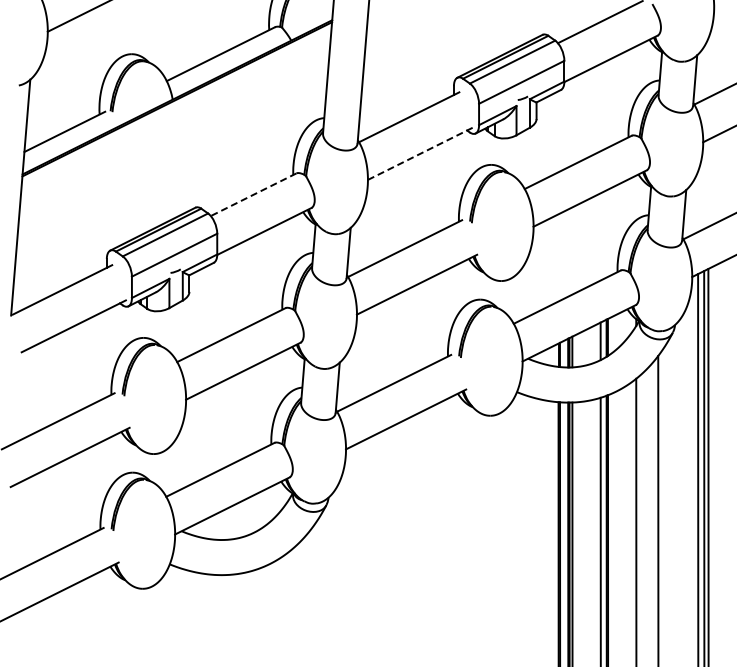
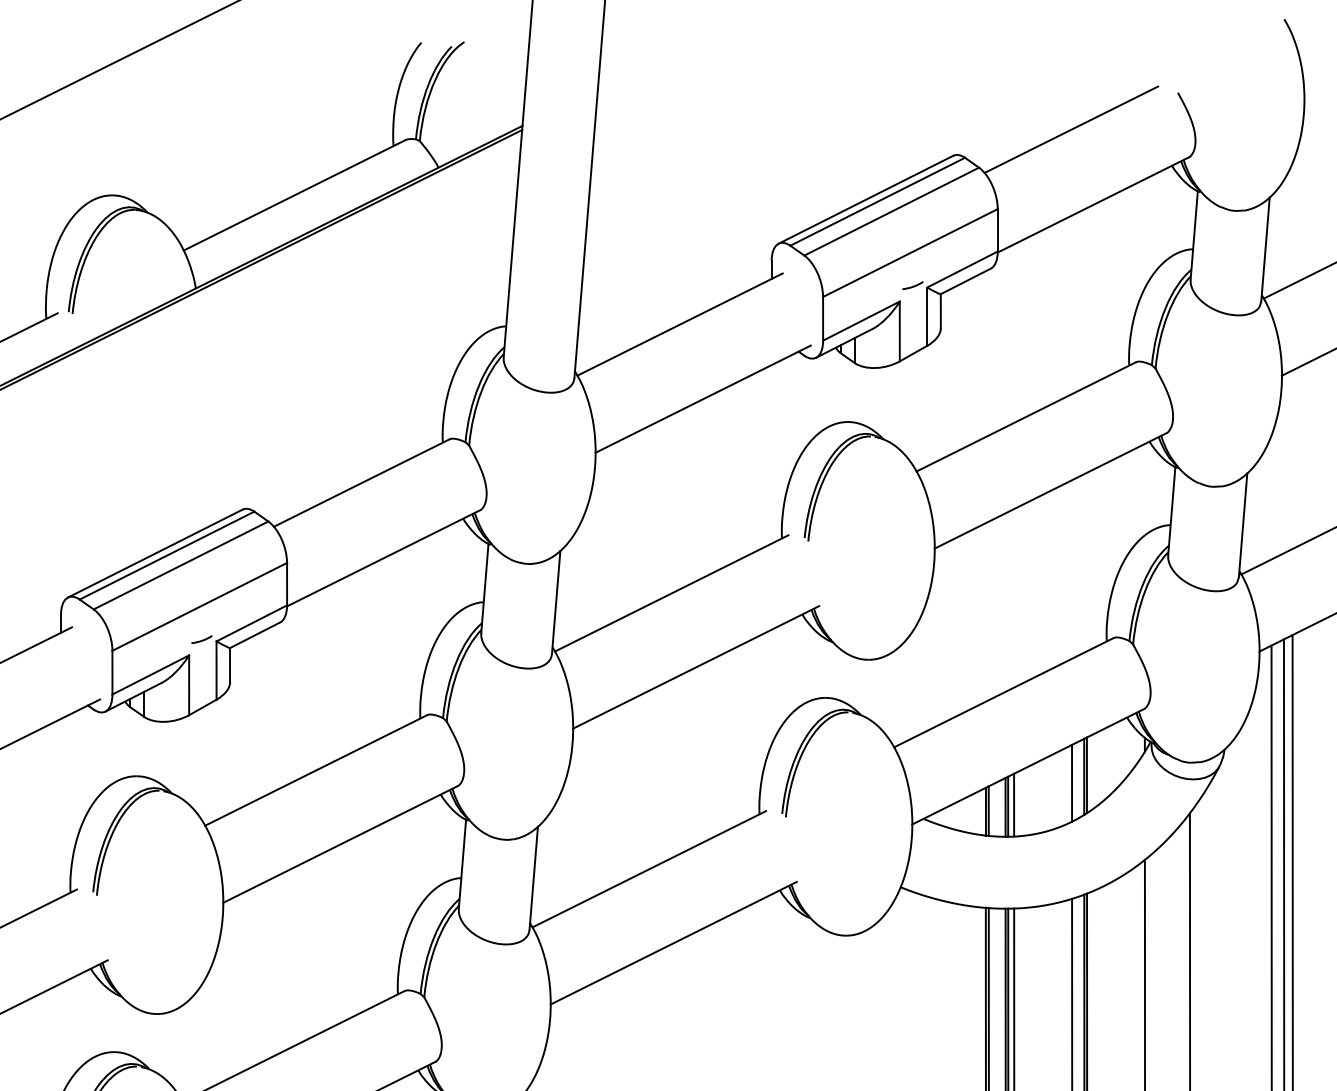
line: (420, 153) -> (703, 398), dashed -> solid
line: (253, 194) -> (361, 482), dashed -> solid

